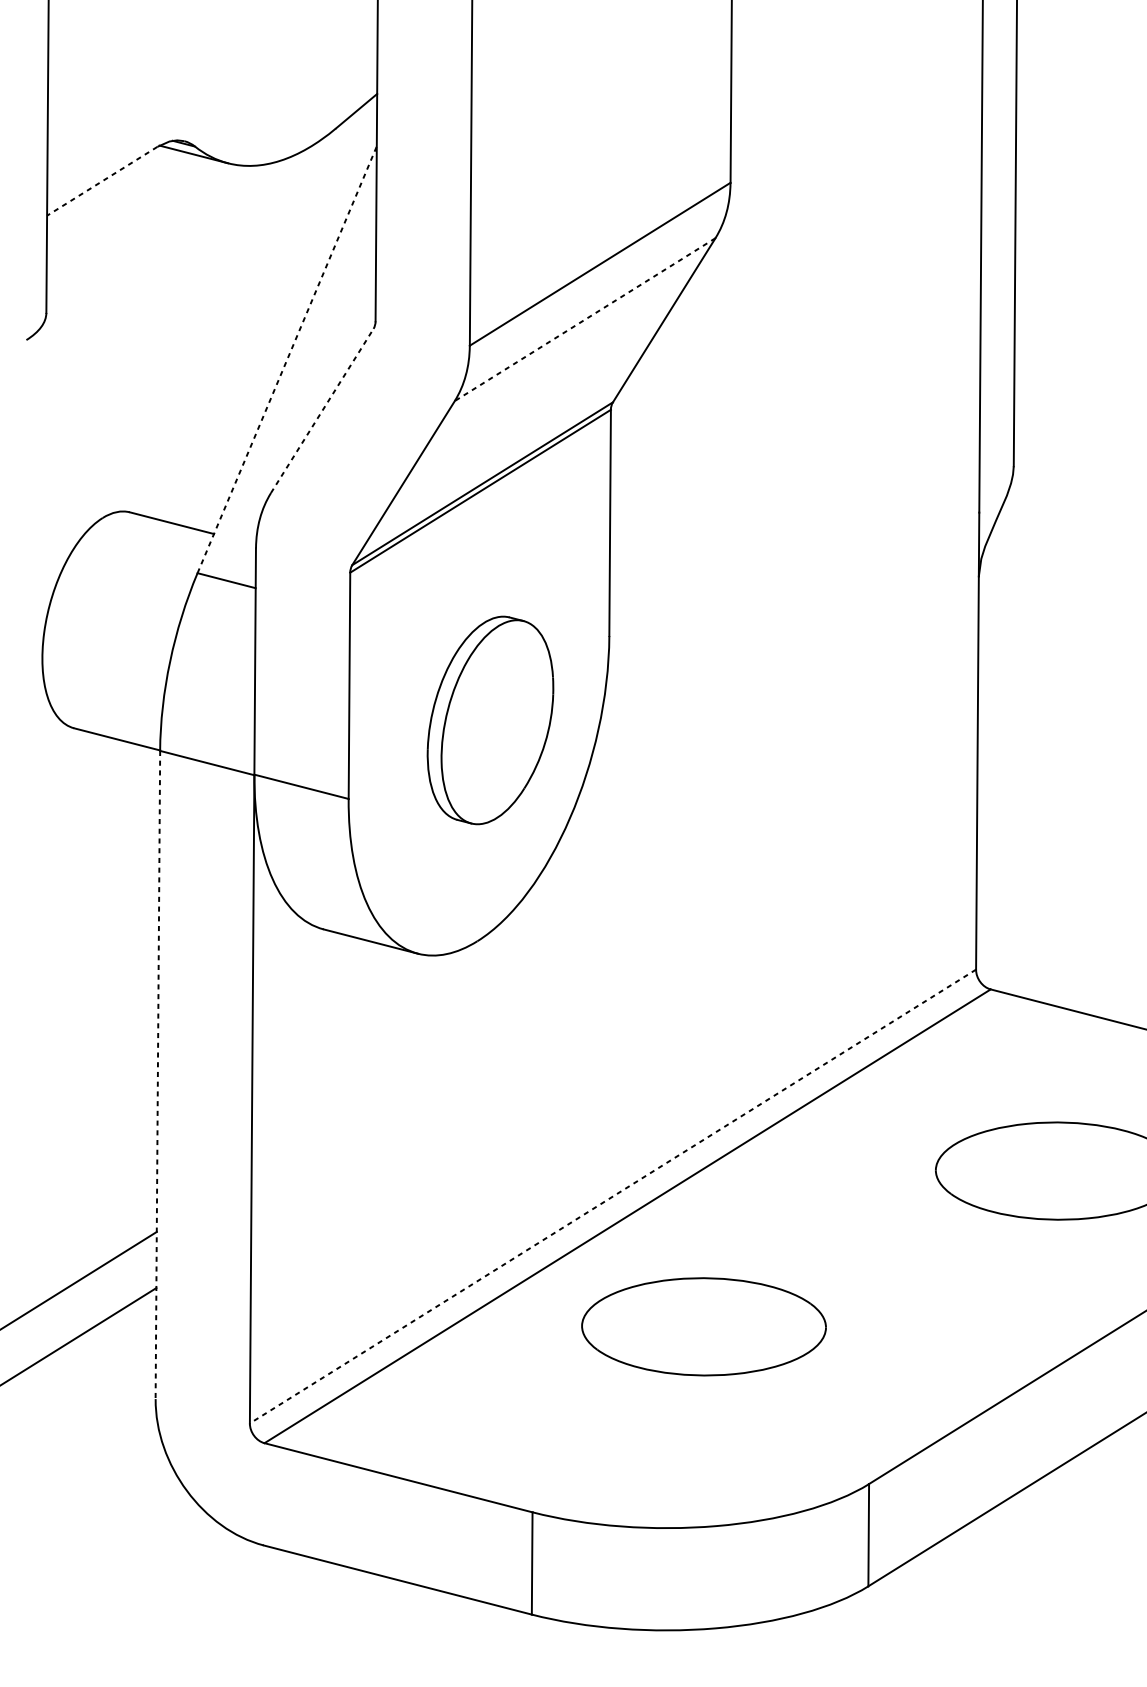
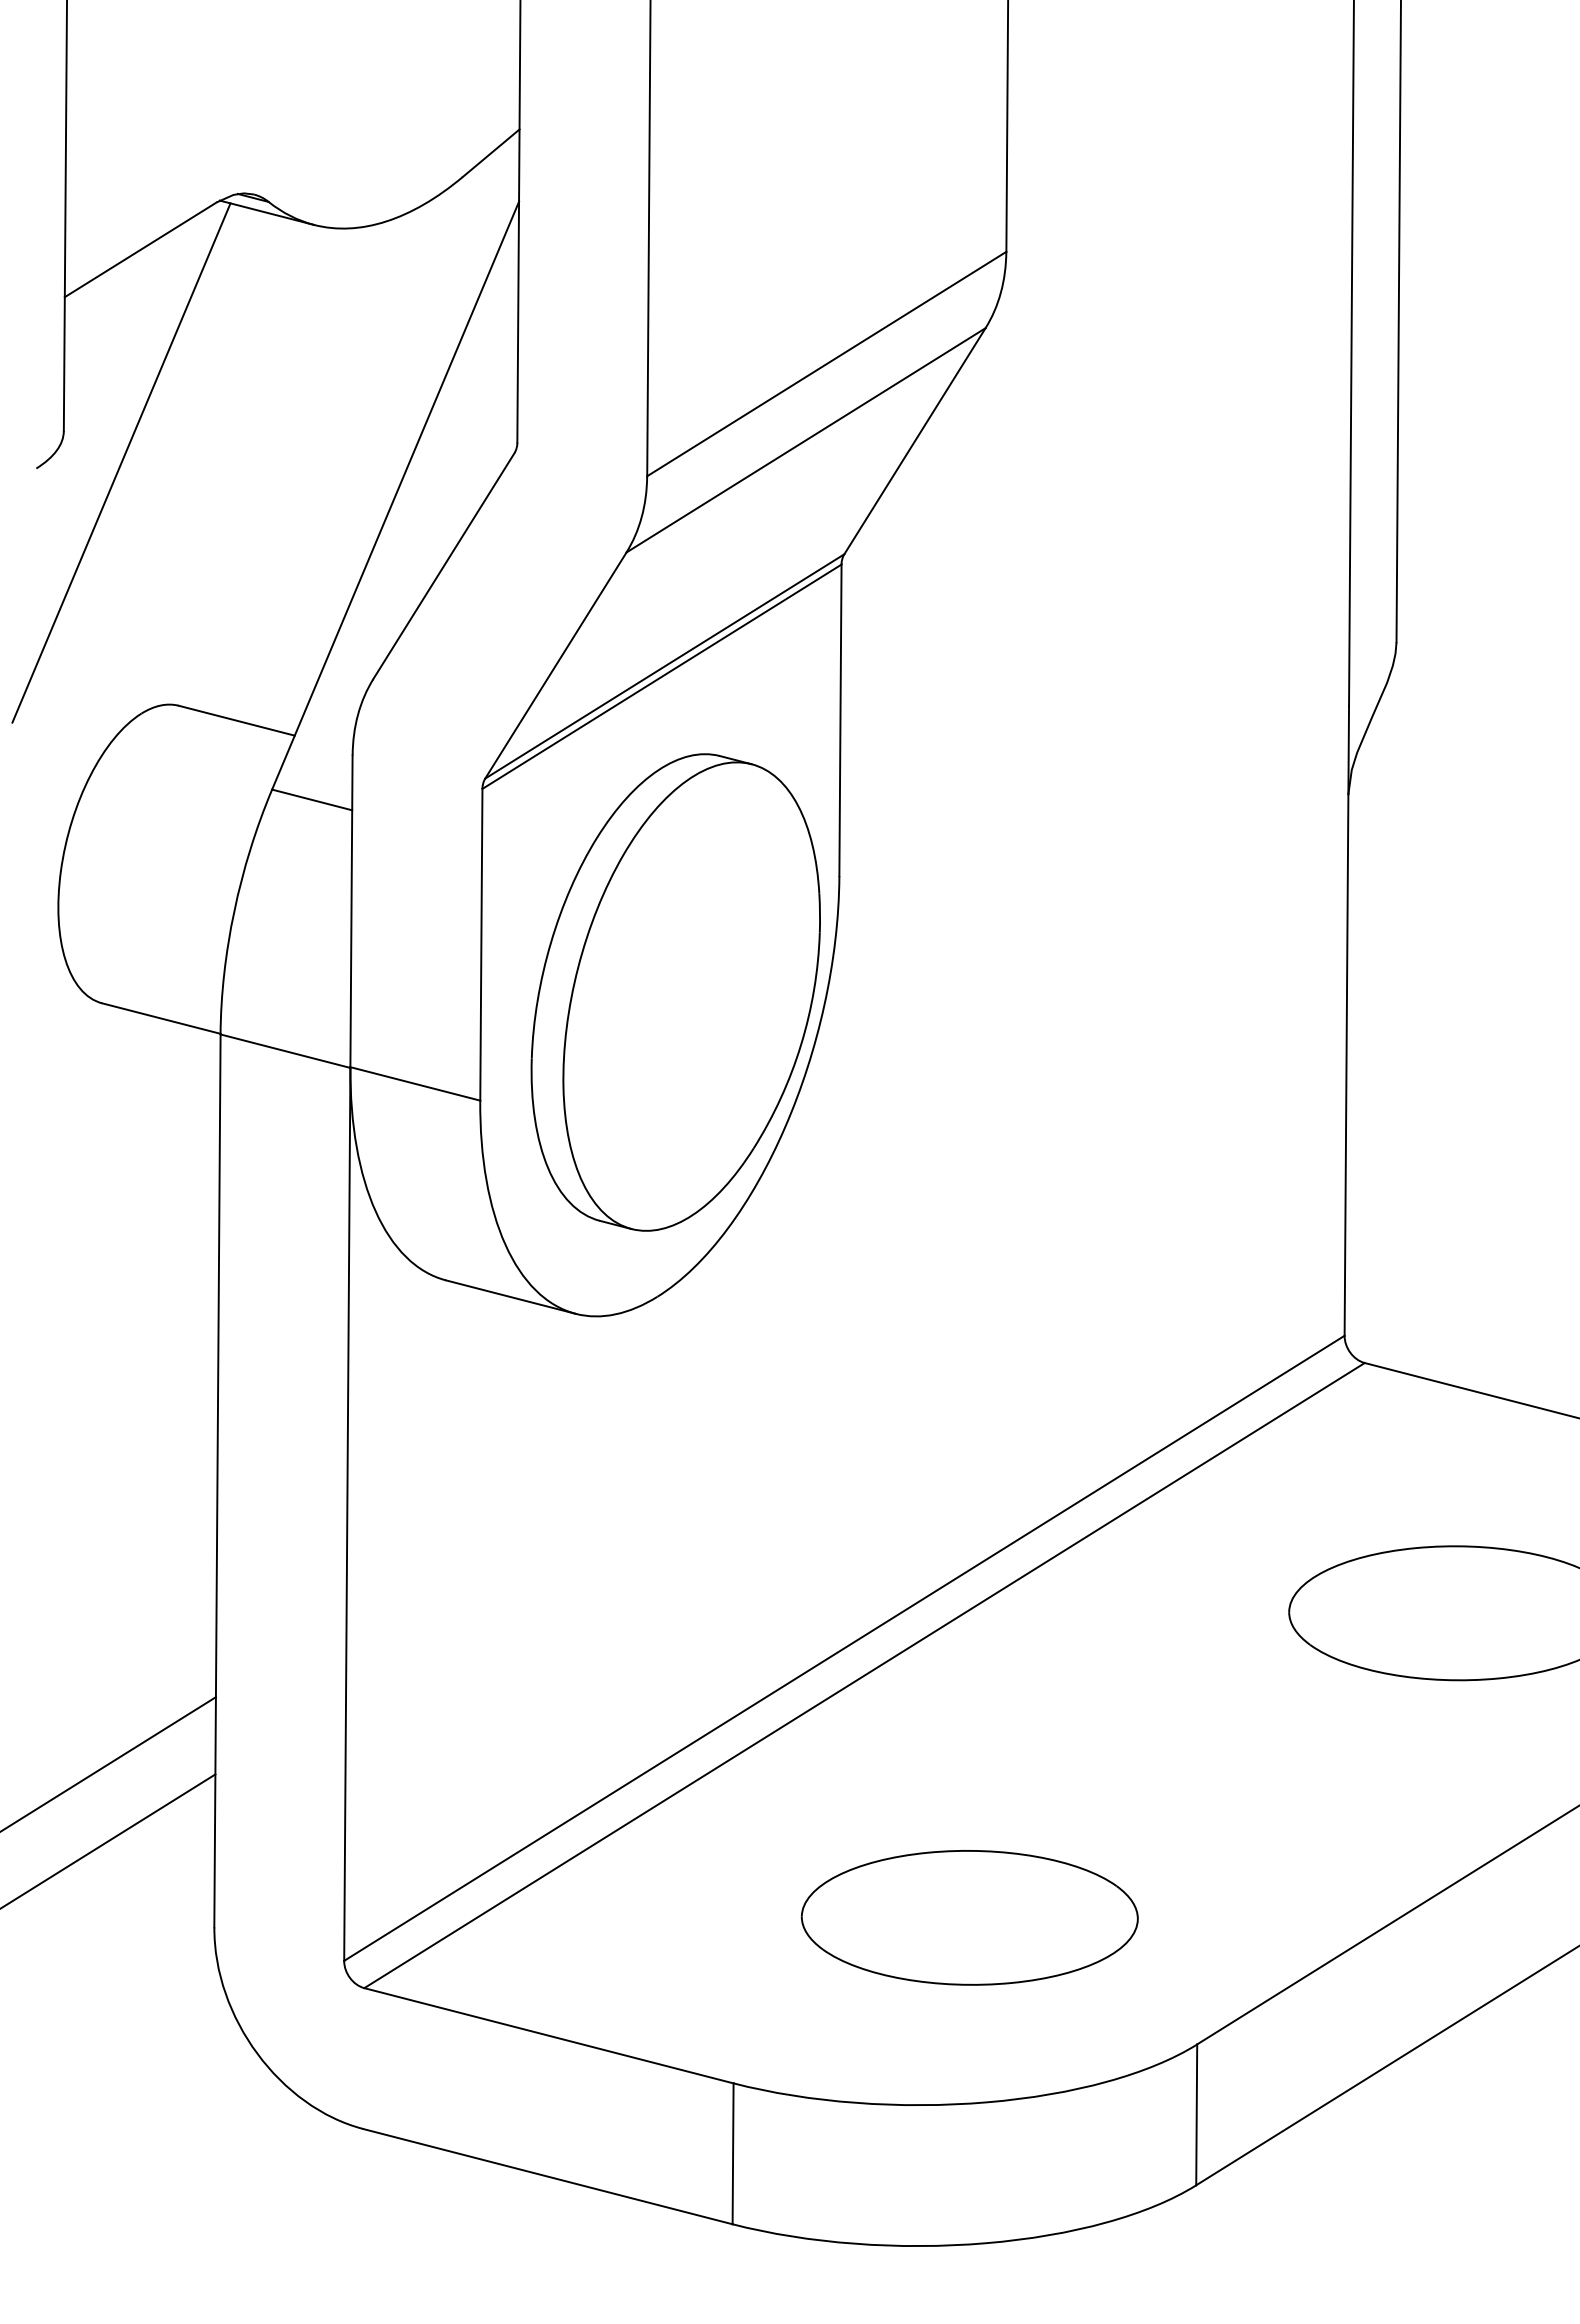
line: (102, 181) -> (140, 249), dashed -> solid
line: (585, 319) -> (806, 440), dashed -> solid
line: (88, 335) -> (121, 462), added
line: (287, 359) -> (395, 495), dashed -> solid
line: (322, 410) -> (444, 565), dashed -> solid
part: (490, 720) -> (675, 992), size x1.67
line: (157, 1075) -> (217, 1481), dashed -> solid
line: (613, 1196) -> (844, 1648), dashed -> solid
part: (703, 1326) -> (969, 1917), moved

